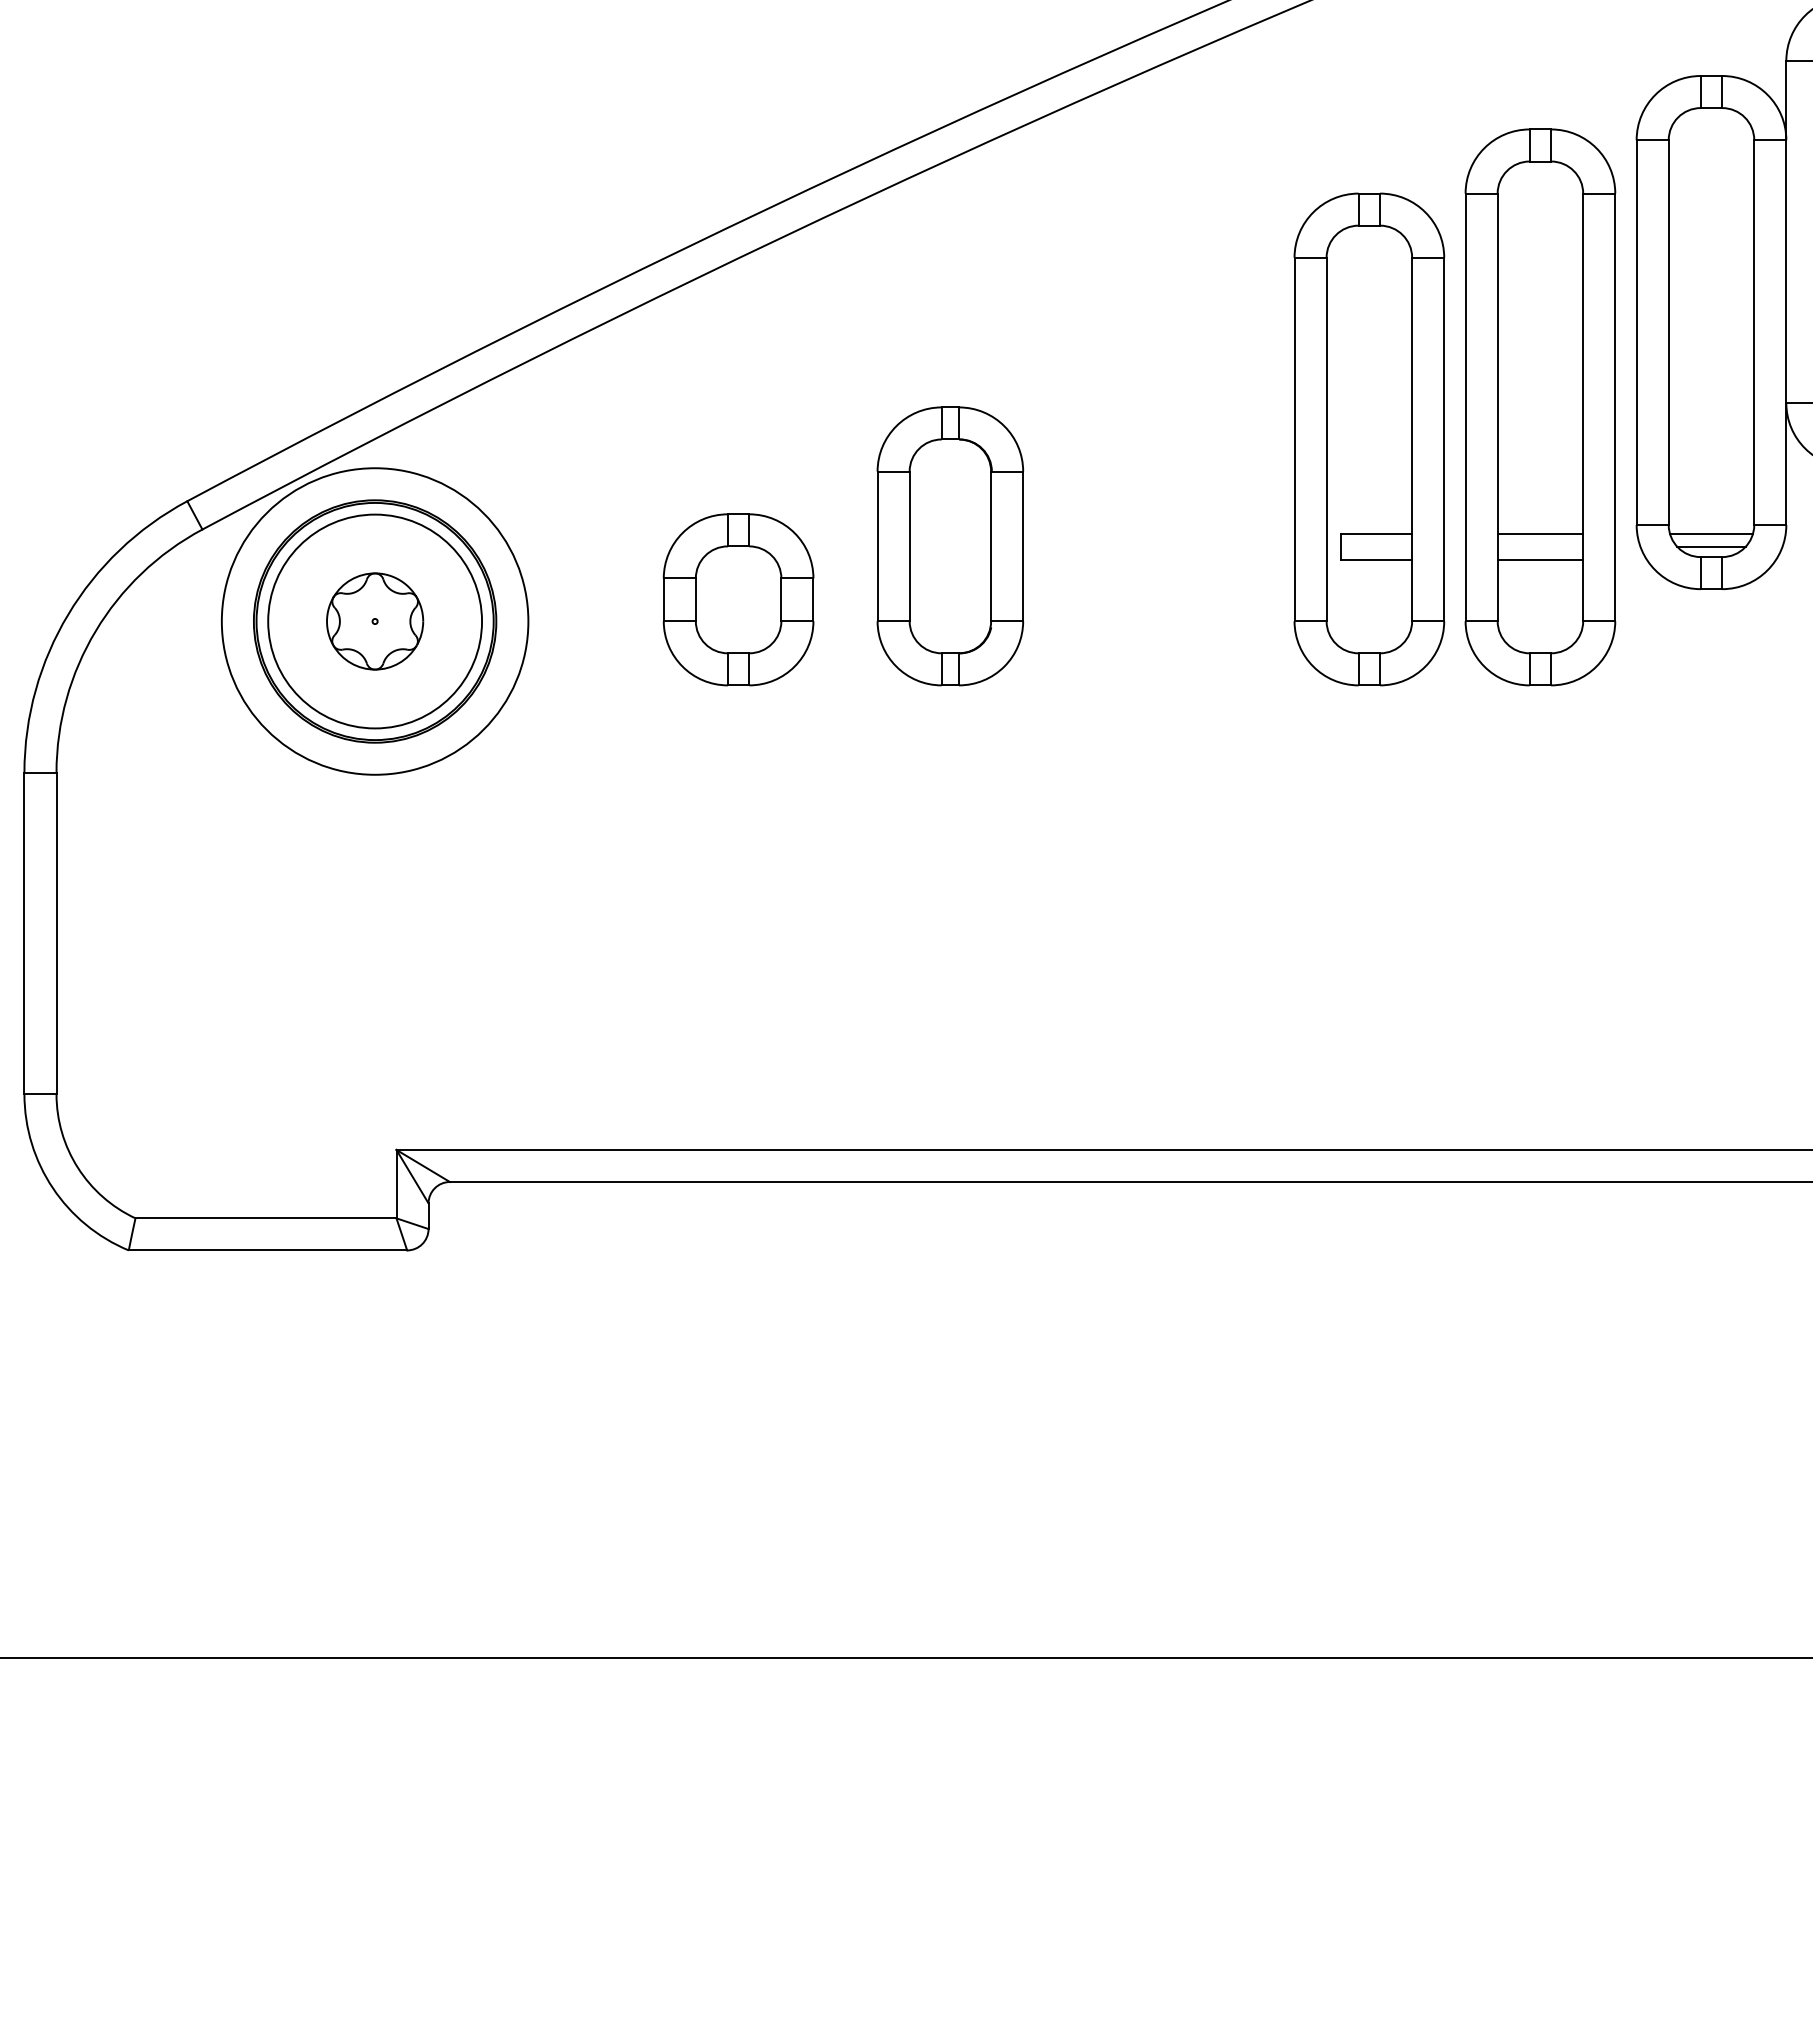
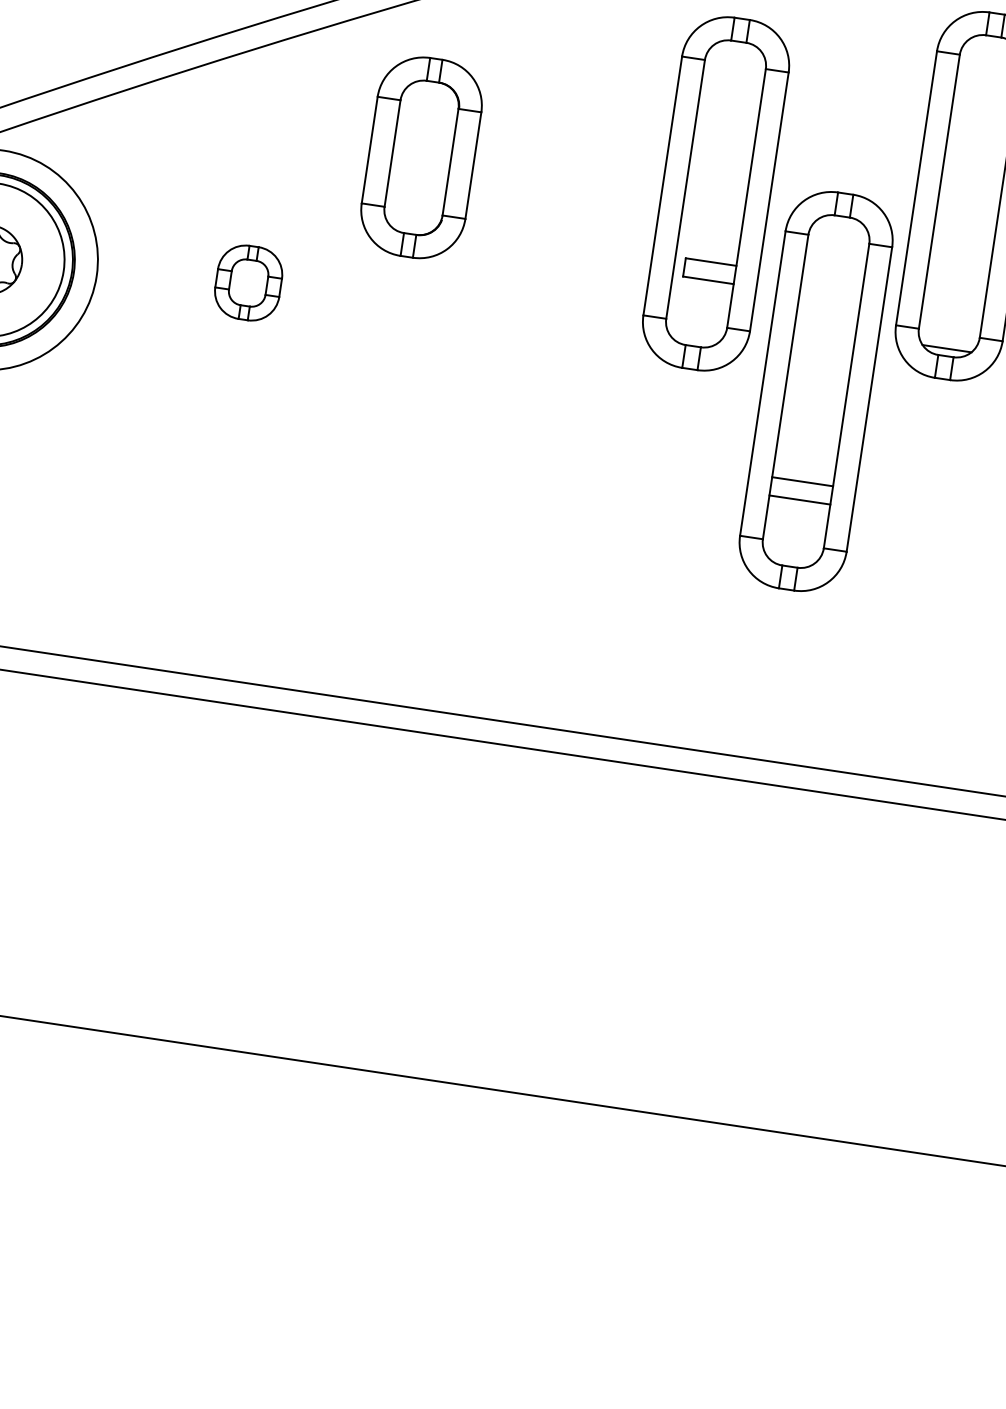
part: (1540, 407) -> (816, 391), moved
part: (1369, 439) -> (716, 193), moved
line: (1711, 534) -> (948, 340), removed
part: (950, 546) -> (421, 157), moved
part: (738, 599) -> (248, 282), size x0.6

